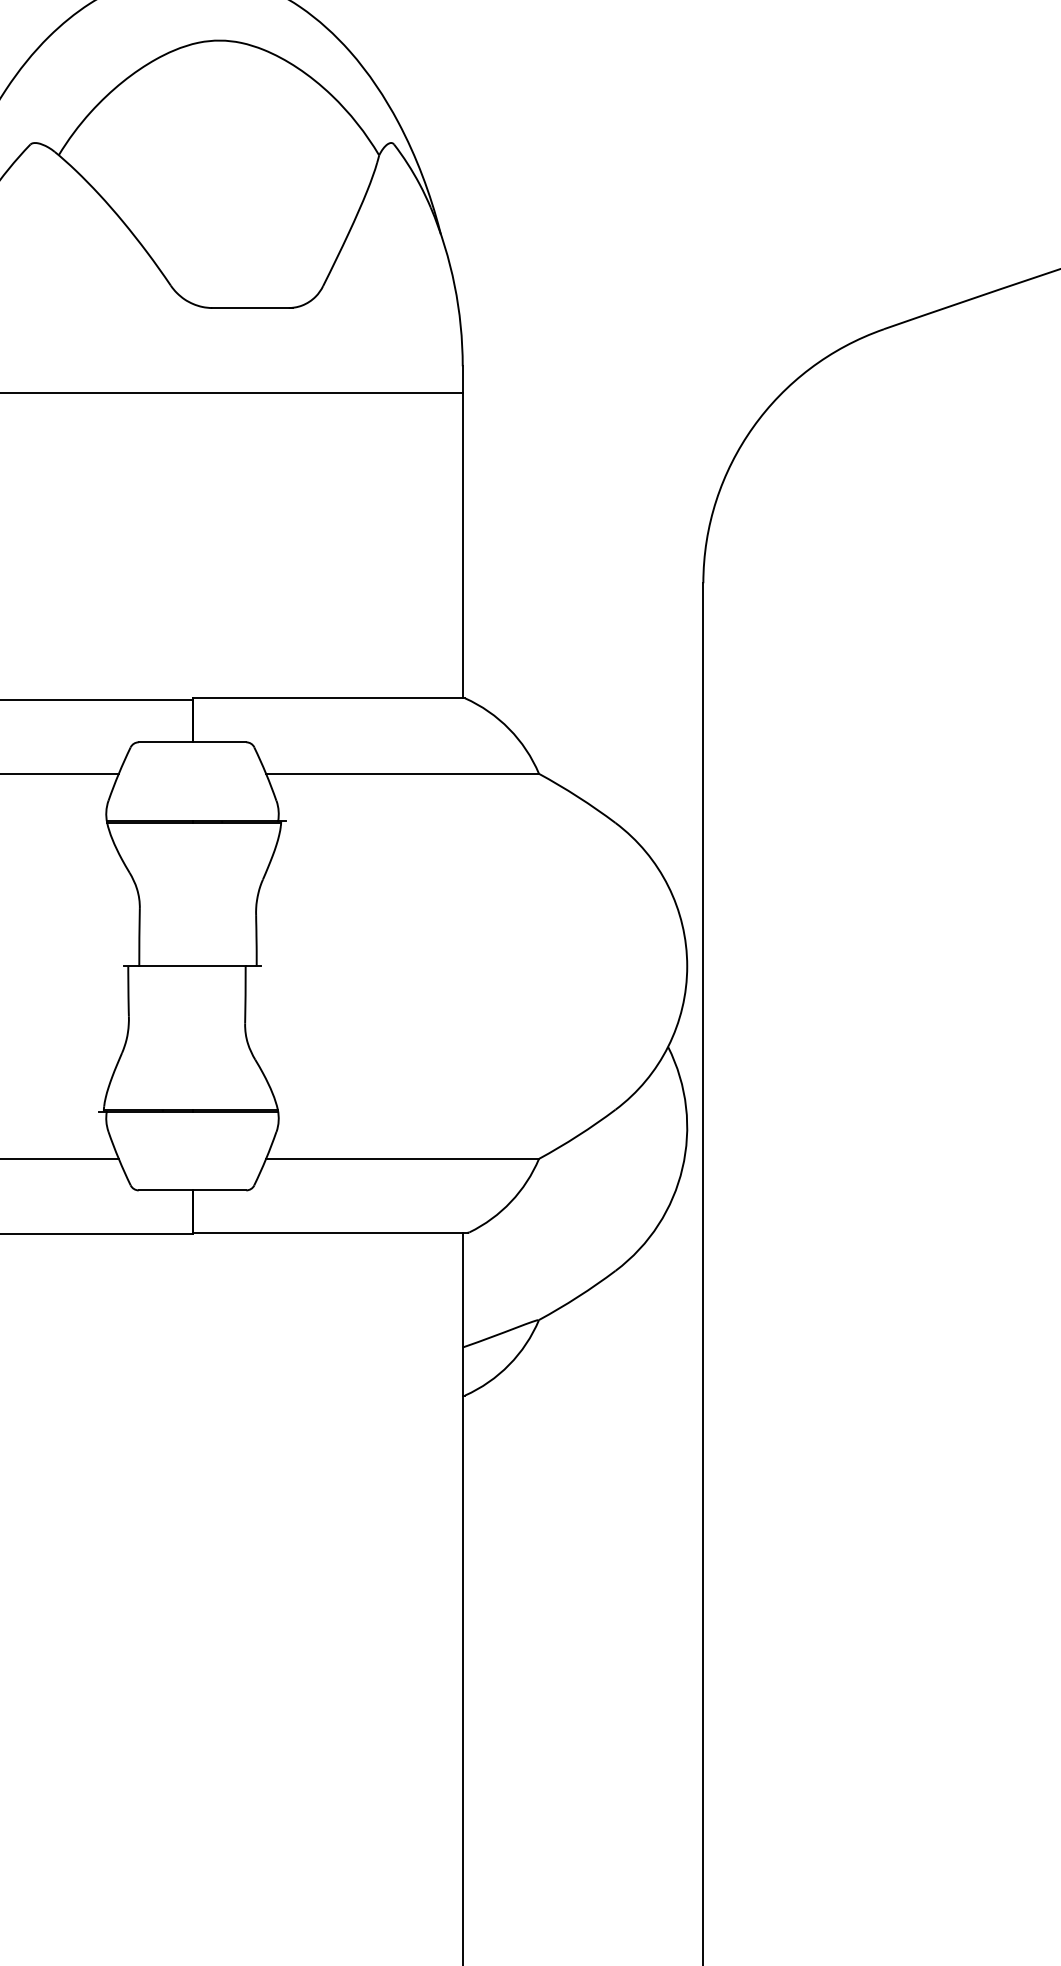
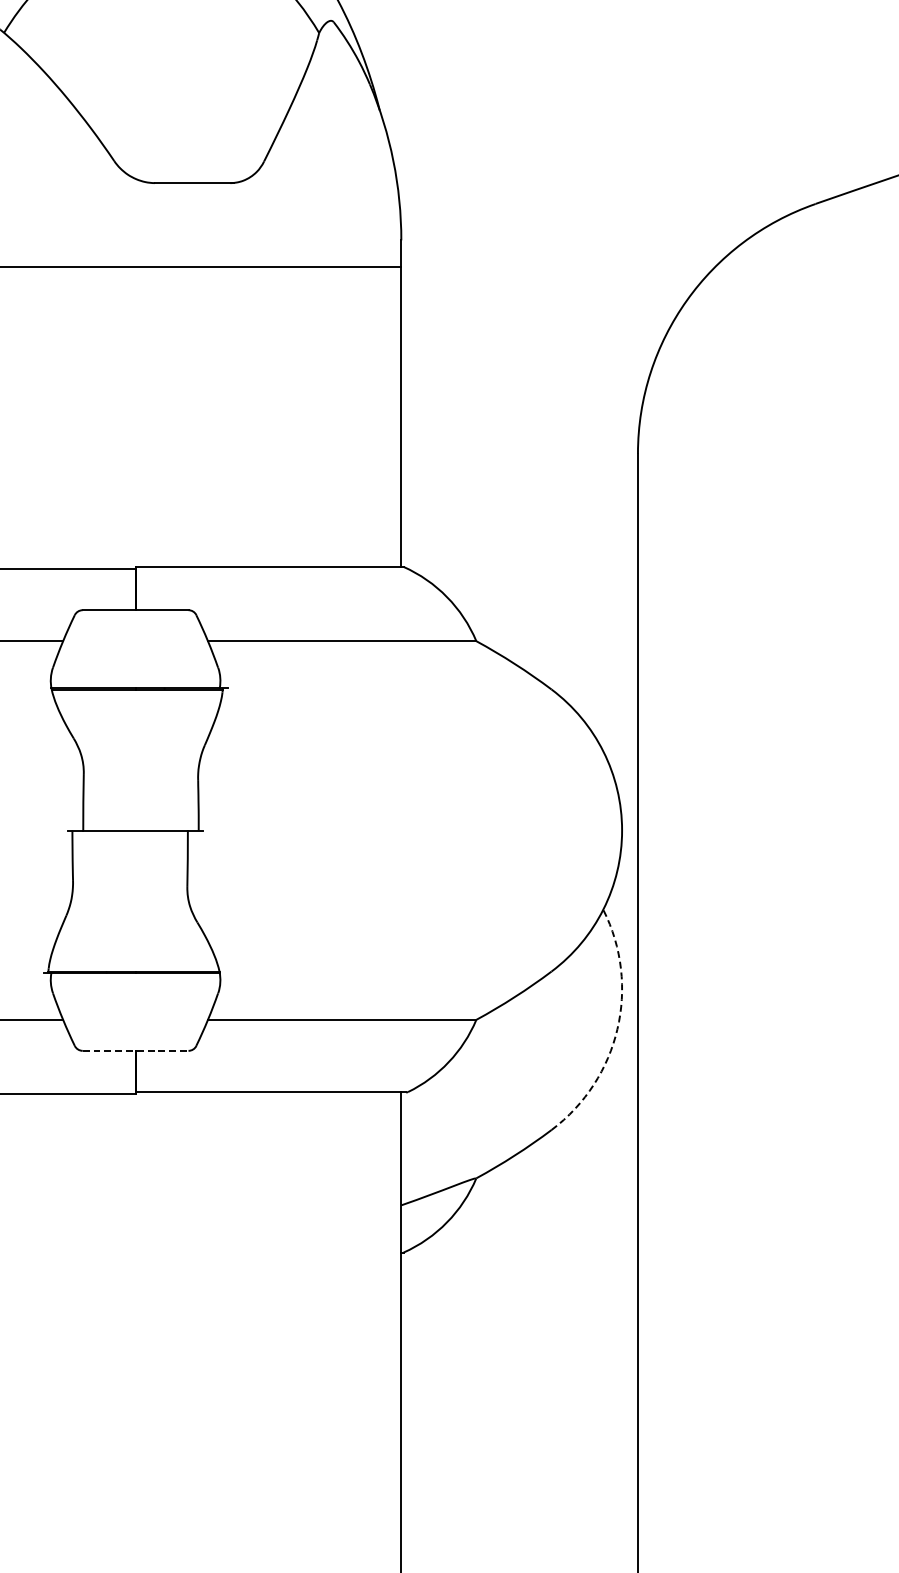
arc: (682, 1168) -> (617, 1029), solid -> dashed
line: (192, 1190) -> (135, 1050), solid -> dashed

